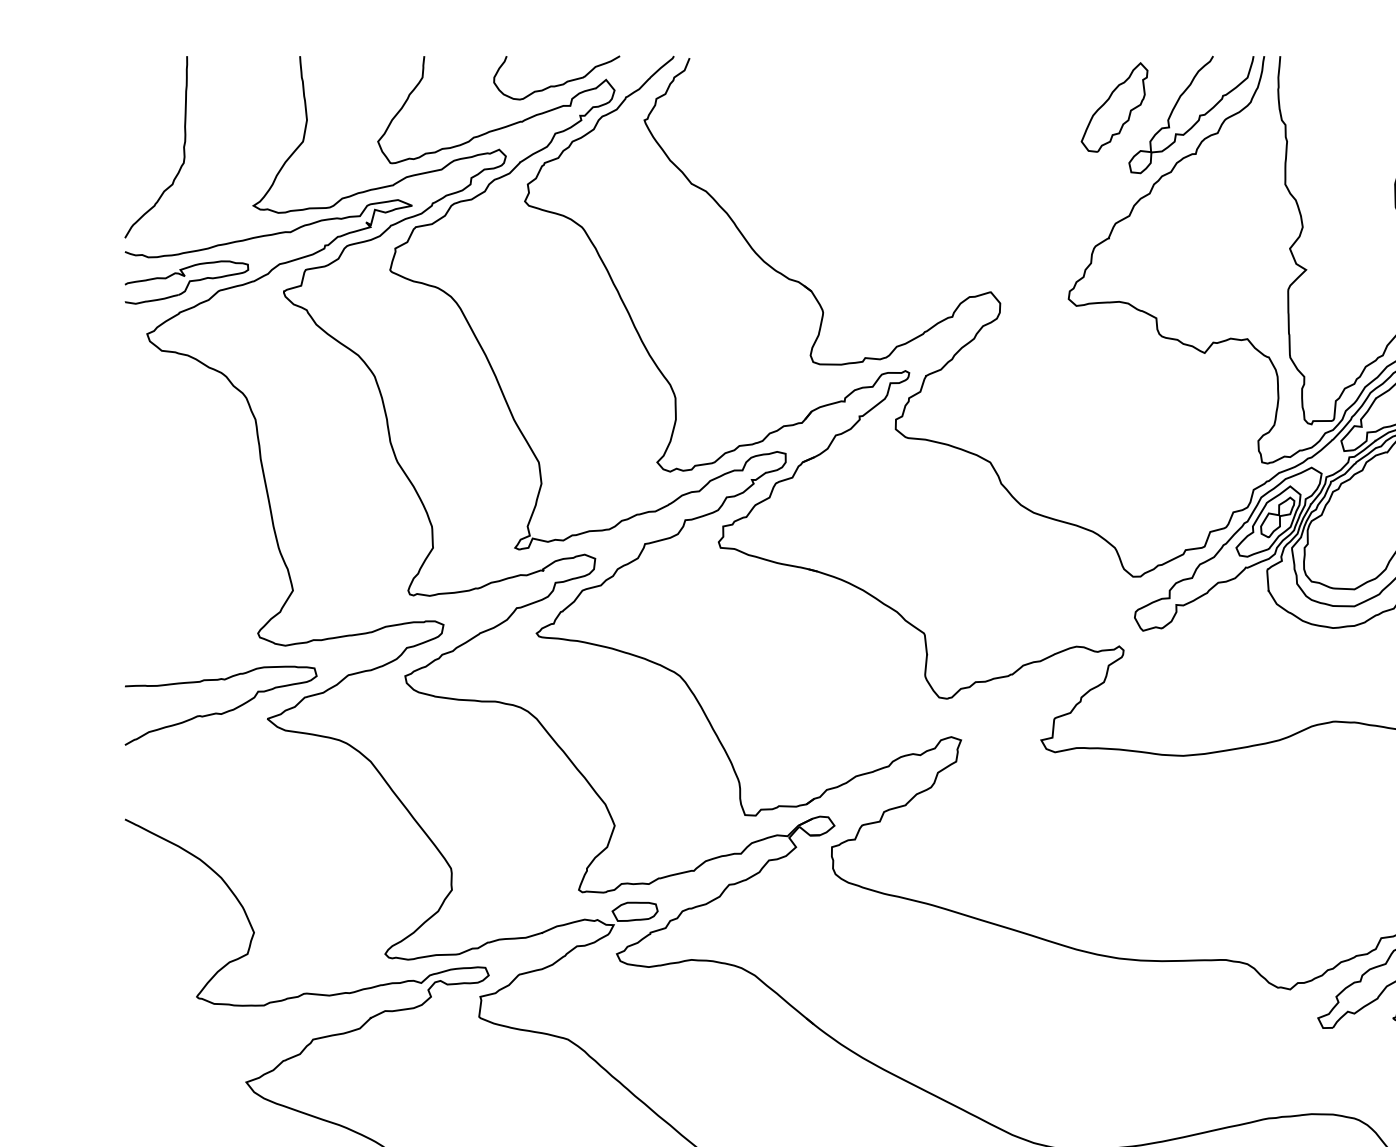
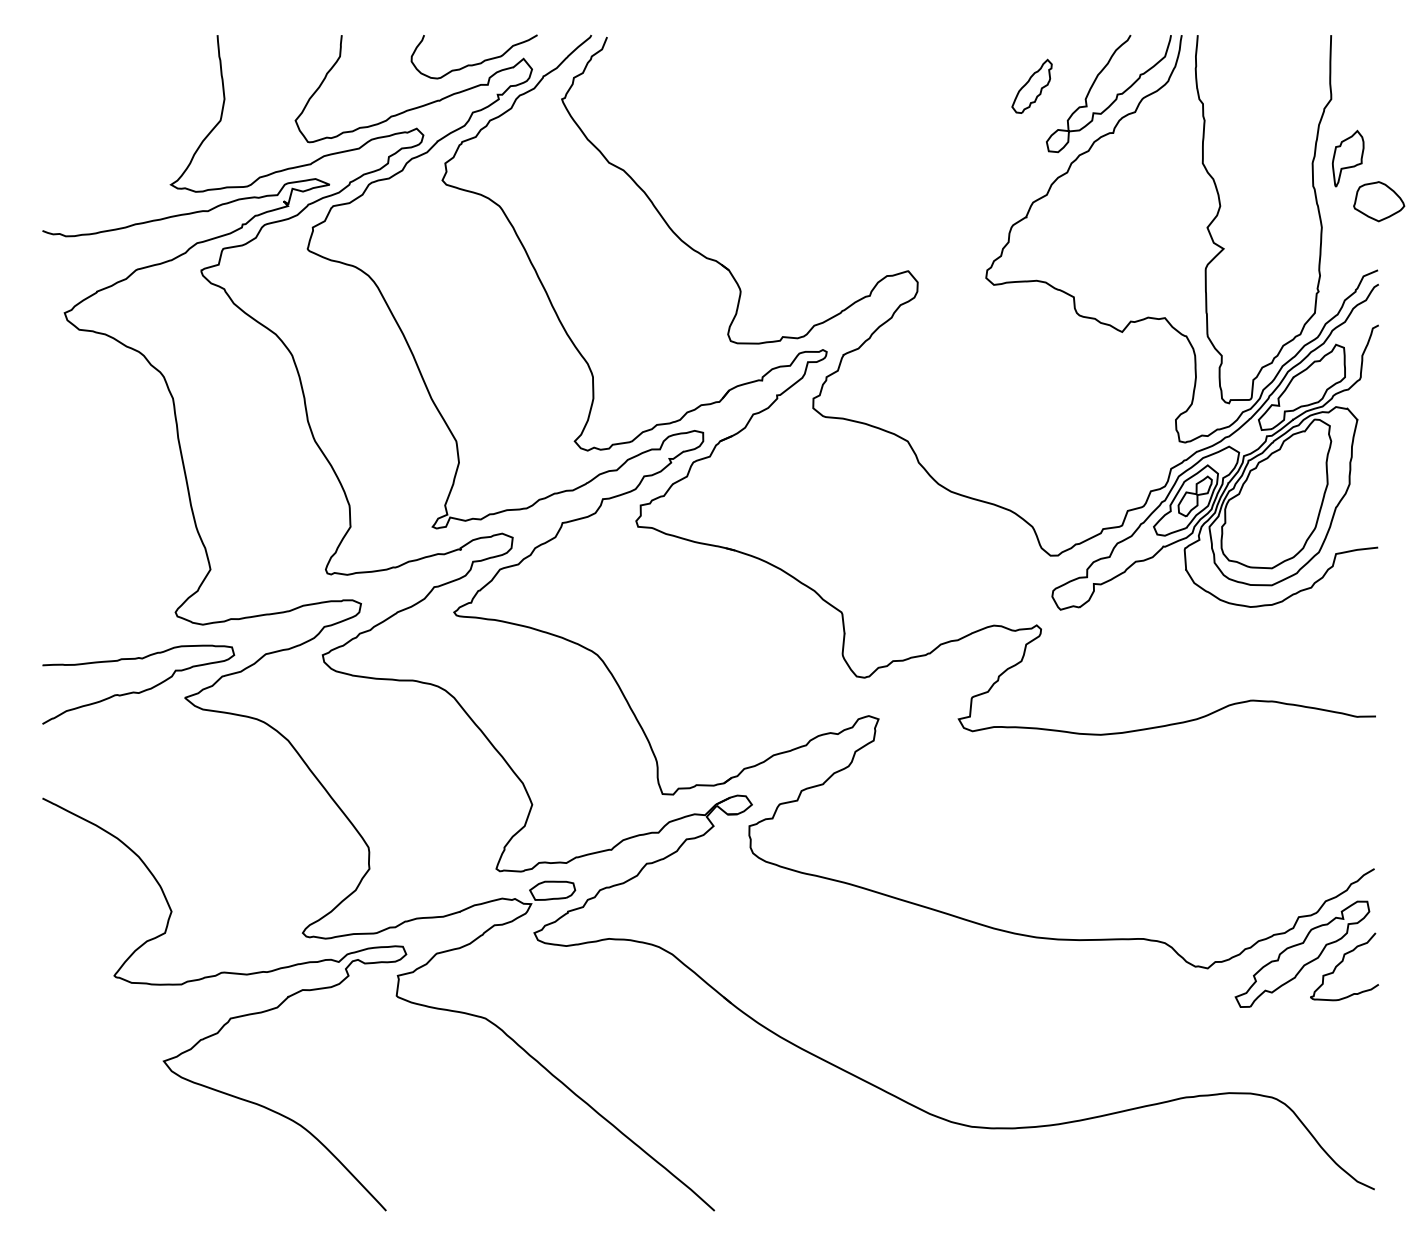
part: (1114, 107) -> (1031, 86), size x0.6
curve: (183, 147) -> (100, 126), removed
part: (187, 282) -> (104, 261), removed

